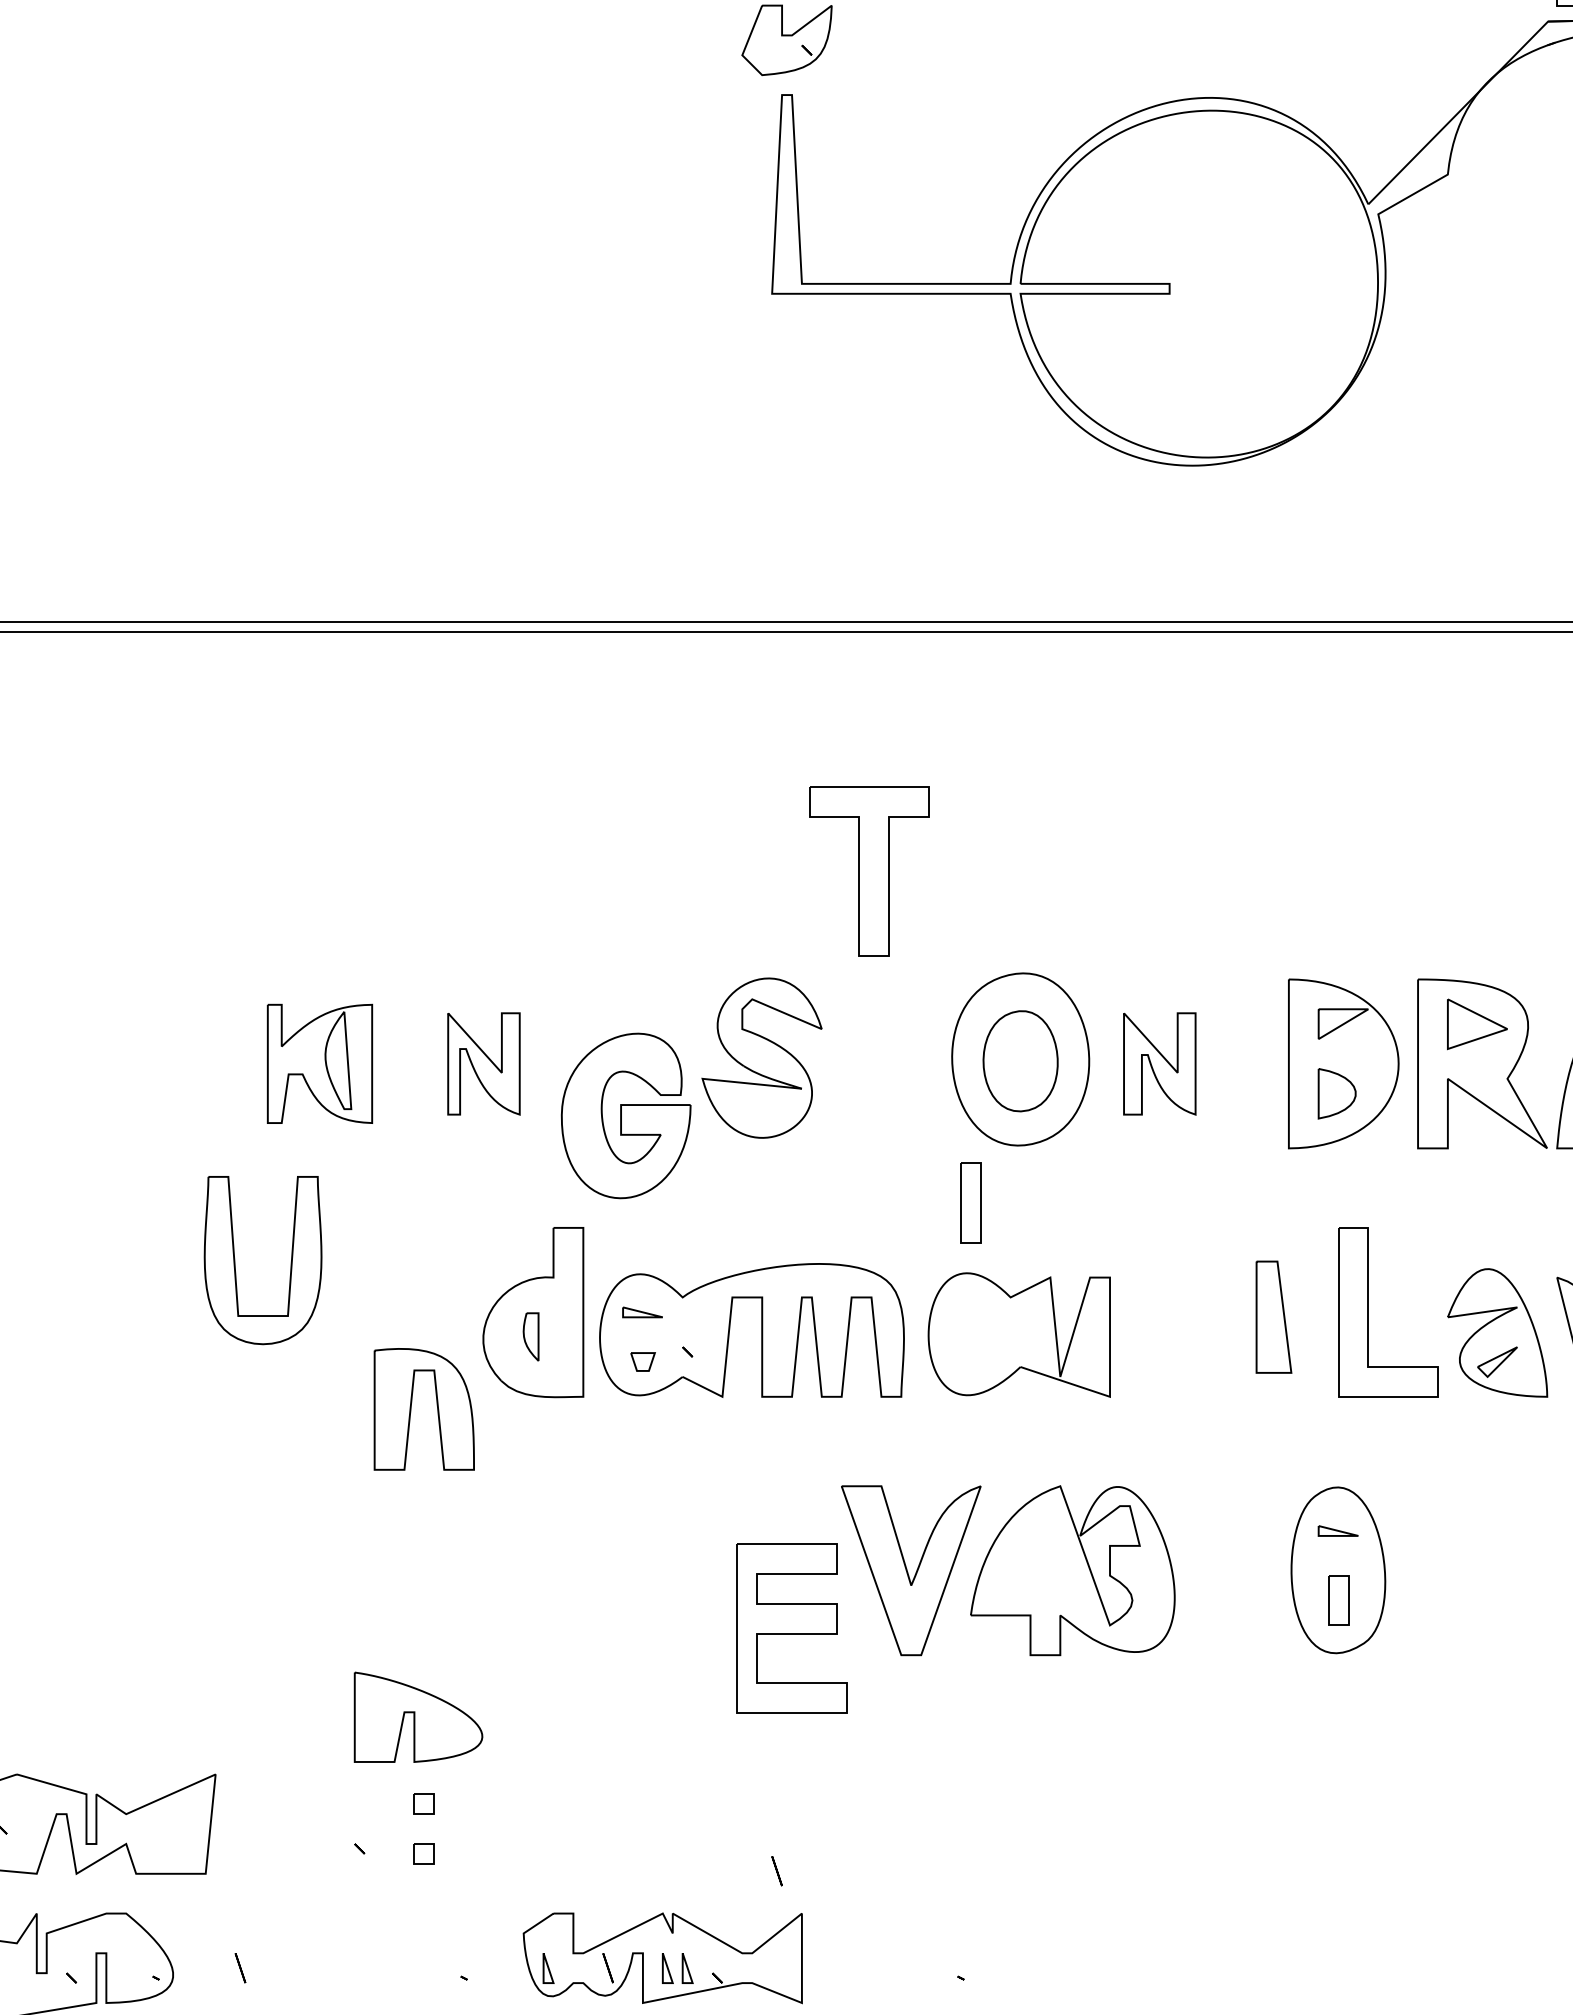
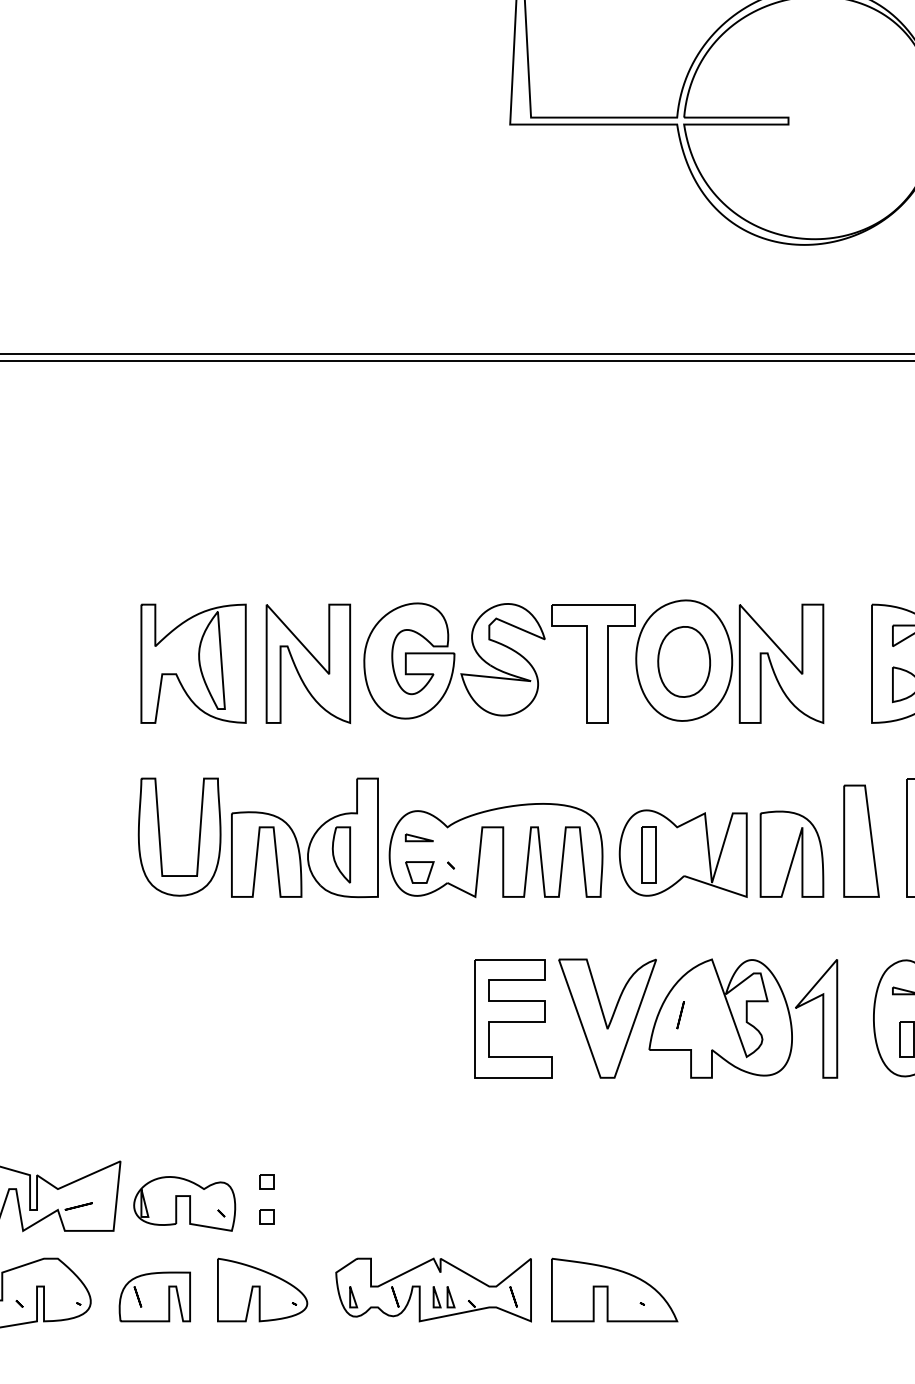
part: (869, 871) -> (593, 663), moved
part: (319, 1063) -> (193, 663), size x1.43
part: (483, 1063) -> (308, 663), size x1.67
part: (1159, 1063) -> (781, 663), size x1.67
part: (625, 1115) -> (408, 660), moved
part: (970, 1202) -> (649, 854), moved
part: (235, 1260) -> (160, 837), moved
part: (1273, 1316) -> (861, 840), size x1.43
part: (1174, 1335) -> (791, 853), added
part: (530, 1336) -> (340, 854), size x1.67
part: (642, 1361) -> (419, 872), size x1.67
part: (411, 1409) -> (257, 854), moved
line: (1015, 1565) -> (680, 1015), added
part: (1218, 1570) -> (822, 1018), added
part: (791, 1628) -> (513, 1018), moved
part: (418, 1716) -> (262, 1289), moved
part: (314, 1834) -> (189, 1203), added
line: (155, 1838) -> (78, 1206), added
line: (776, 1871) -> (513, 1297), moved
part: (920, 1957) -> (614, 1289), added
part: (264, 1967) -> (154, 1296), added

